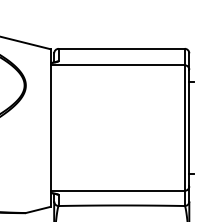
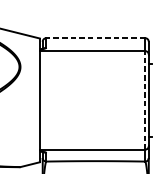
line: (121, 48) -> (95, 37), solid -> dashed
line: (184, 128) -> (145, 100), solid -> dashed

